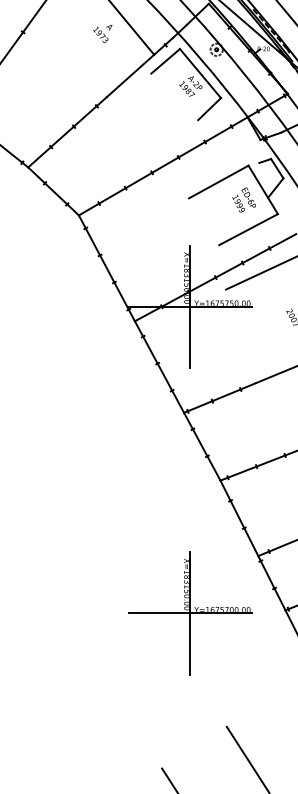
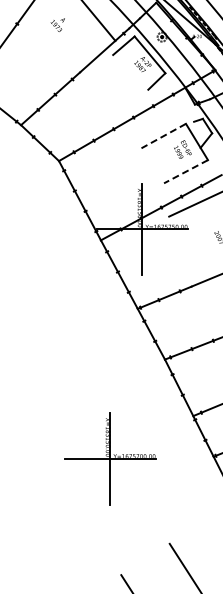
text: (102, 32) -> (57, 24), moved
line: (218, 182) -> (163, 136), solid -> dashed
line: (249, 229) -> (186, 171), solid -> dashed
part: (190, 612) -> (110, 458), moved

